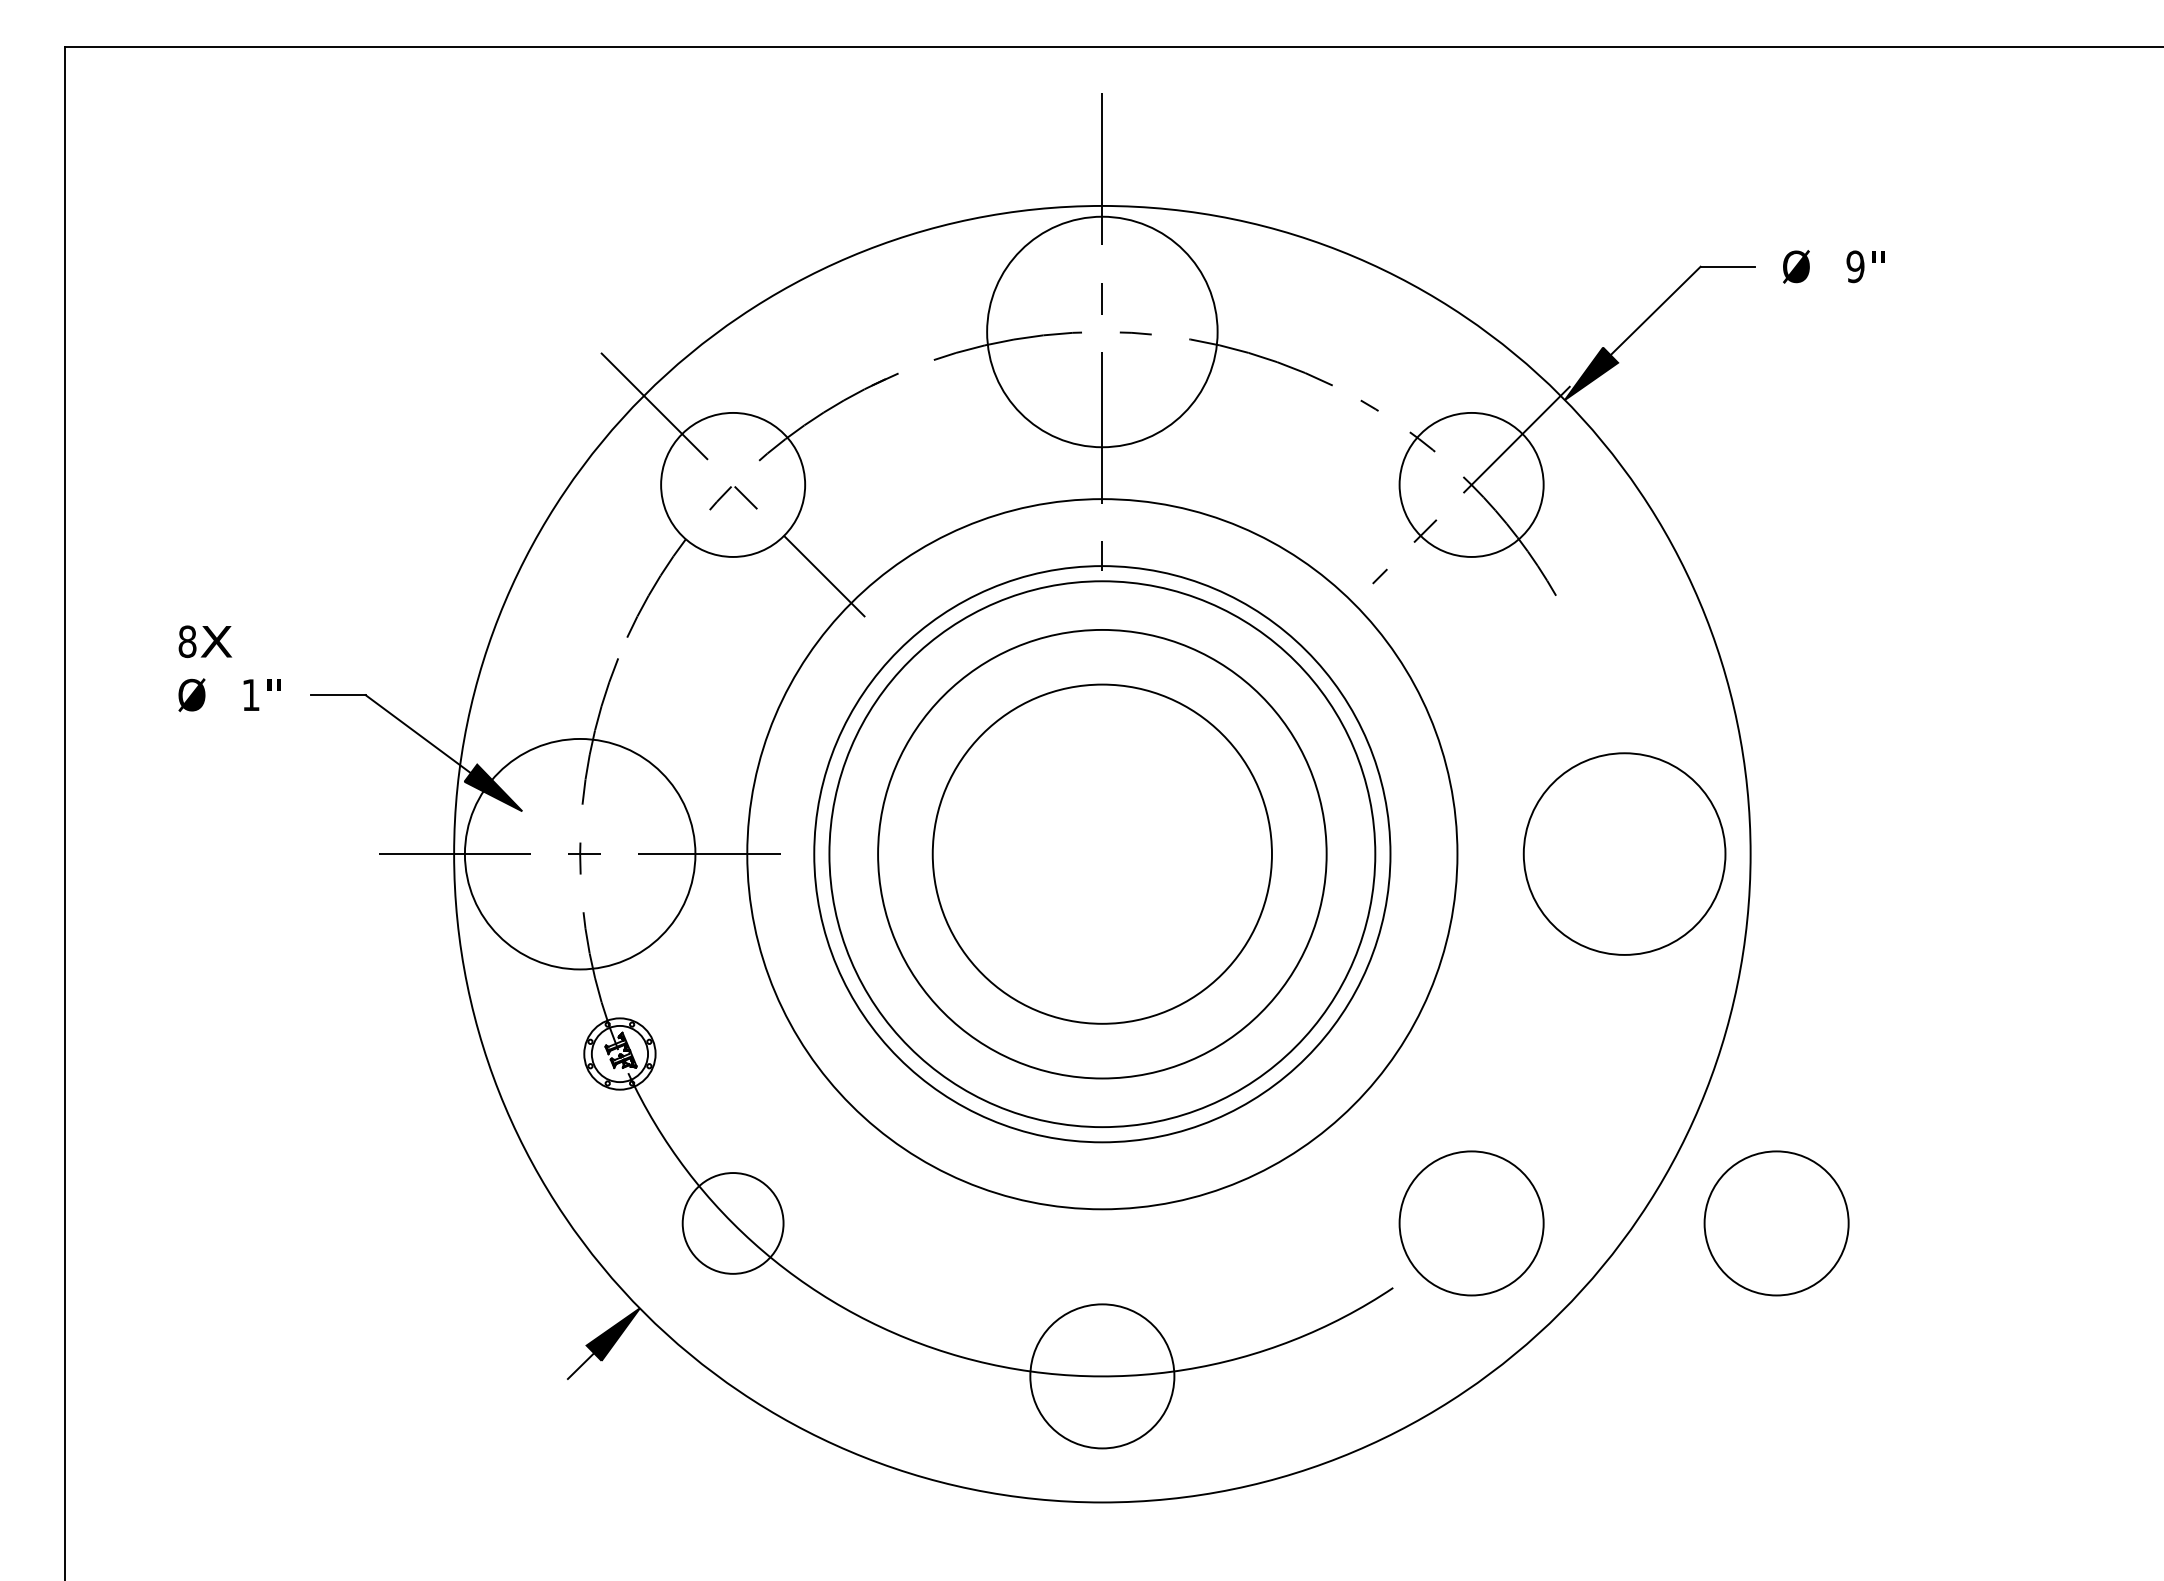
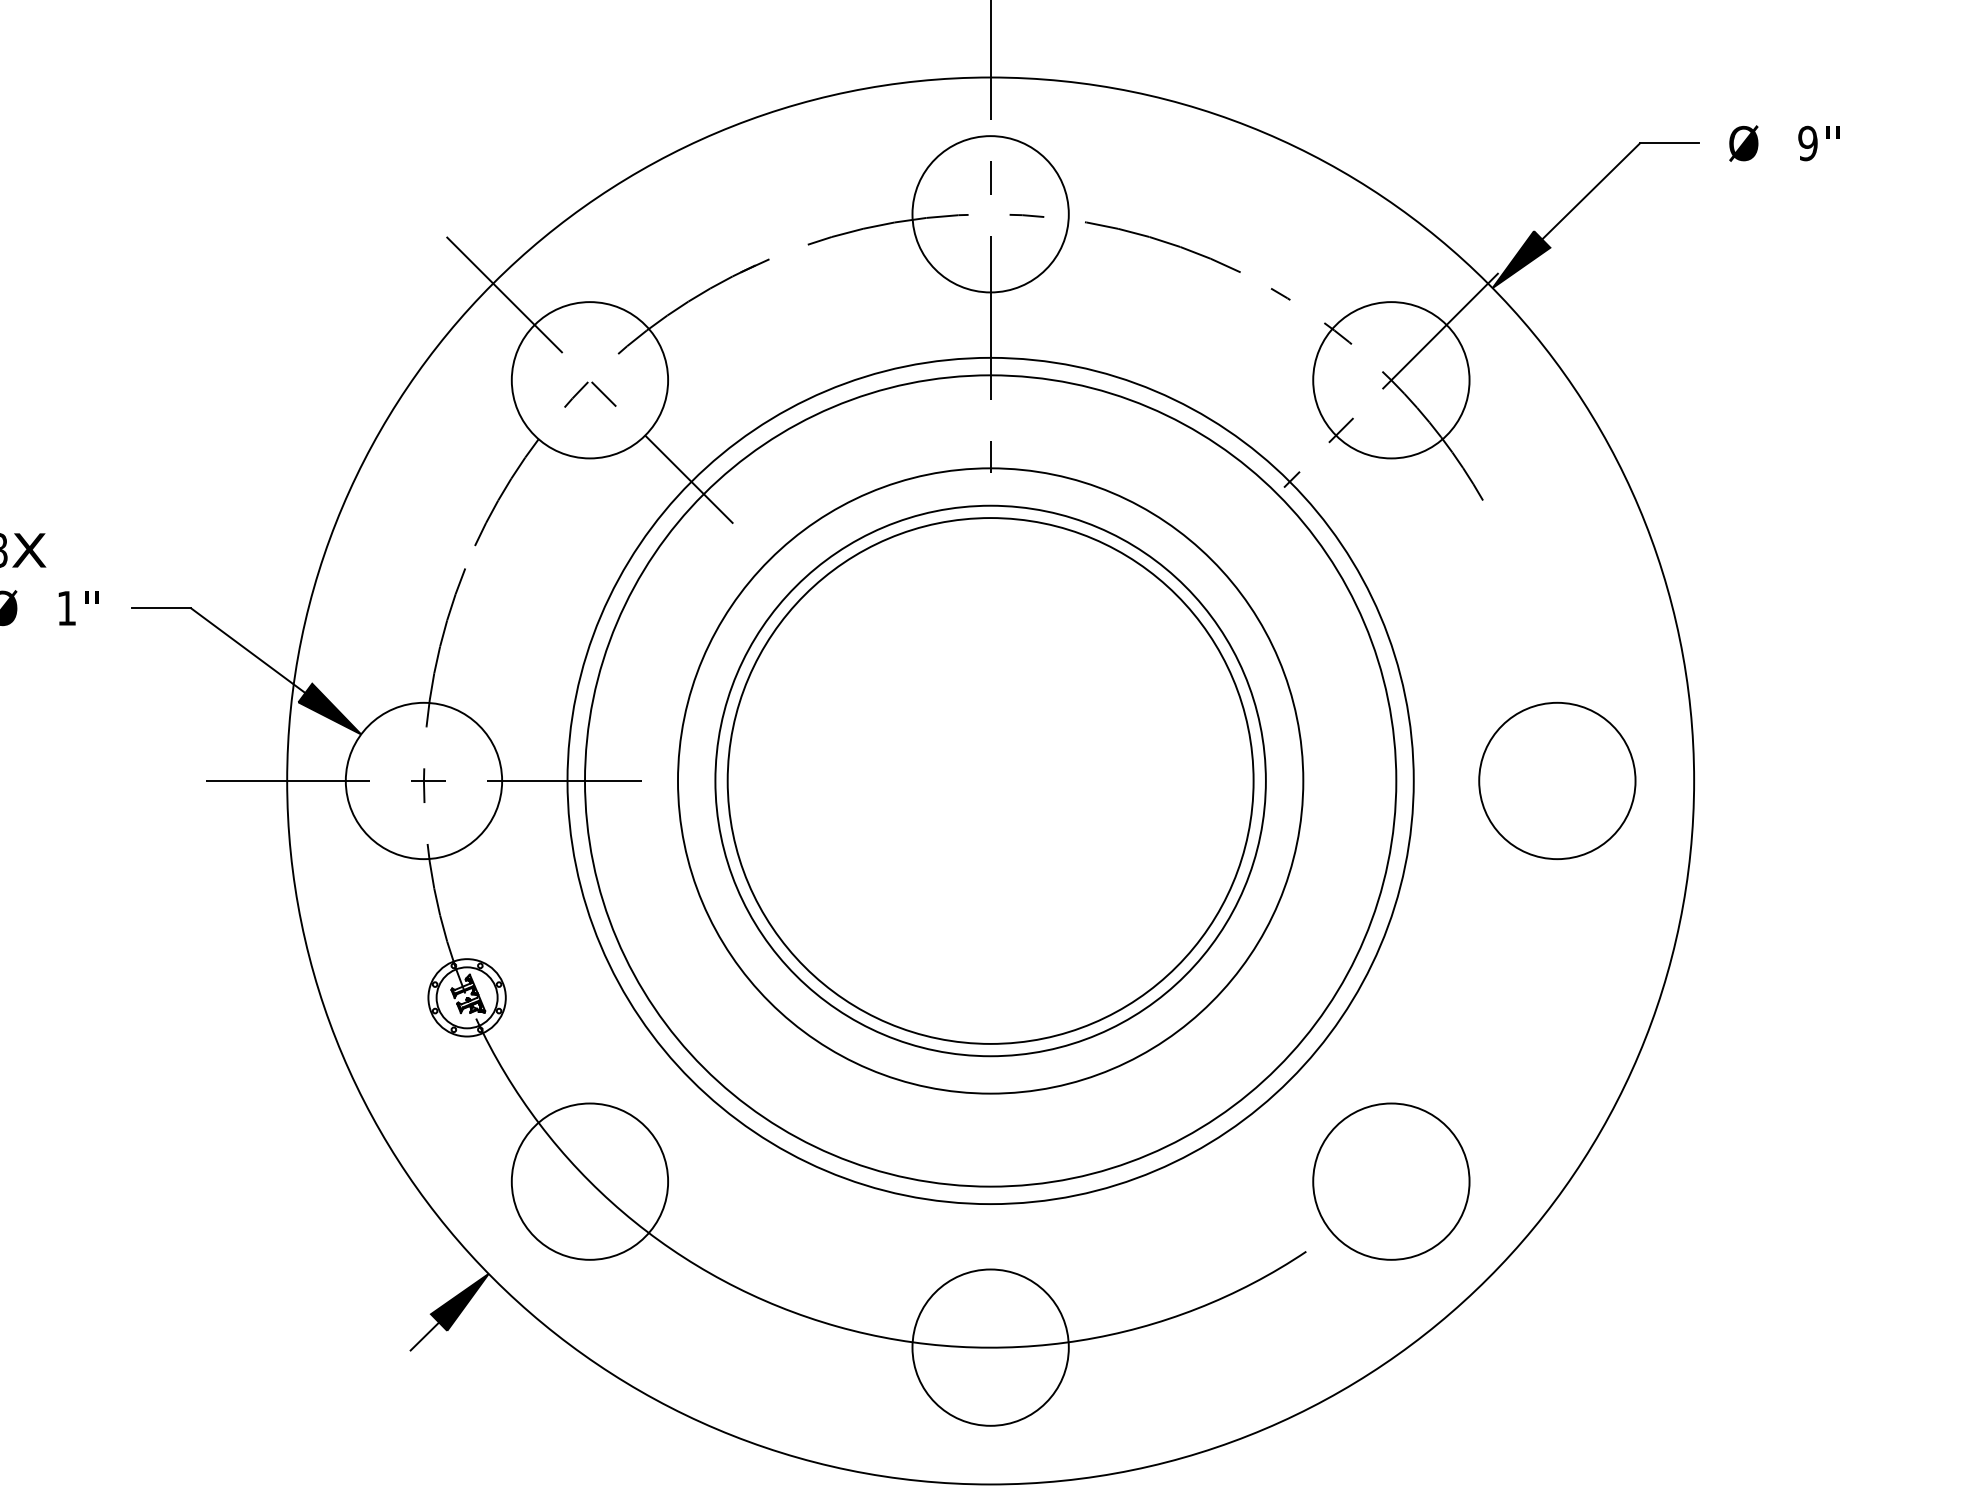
circle: (1102, 331) -> (990, 213), size x0.62
circle: (1102, 853) -> (990, 780), size x0.71
circle: (1102, 853) -> (990, 780), size x1.43
circle: (580, 854) -> (424, 781), size x0.62
circle: (1102, 854) -> (990, 781), size x1.43
circle: (1102, 854) -> (990, 781), size x1.67
circle: (1624, 854) -> (1557, 781), size x0.71
circle: (733, 1223) -> (590, 1181), size x1.43
circle: (1776, 1223) -> (1722, 1181), removed

